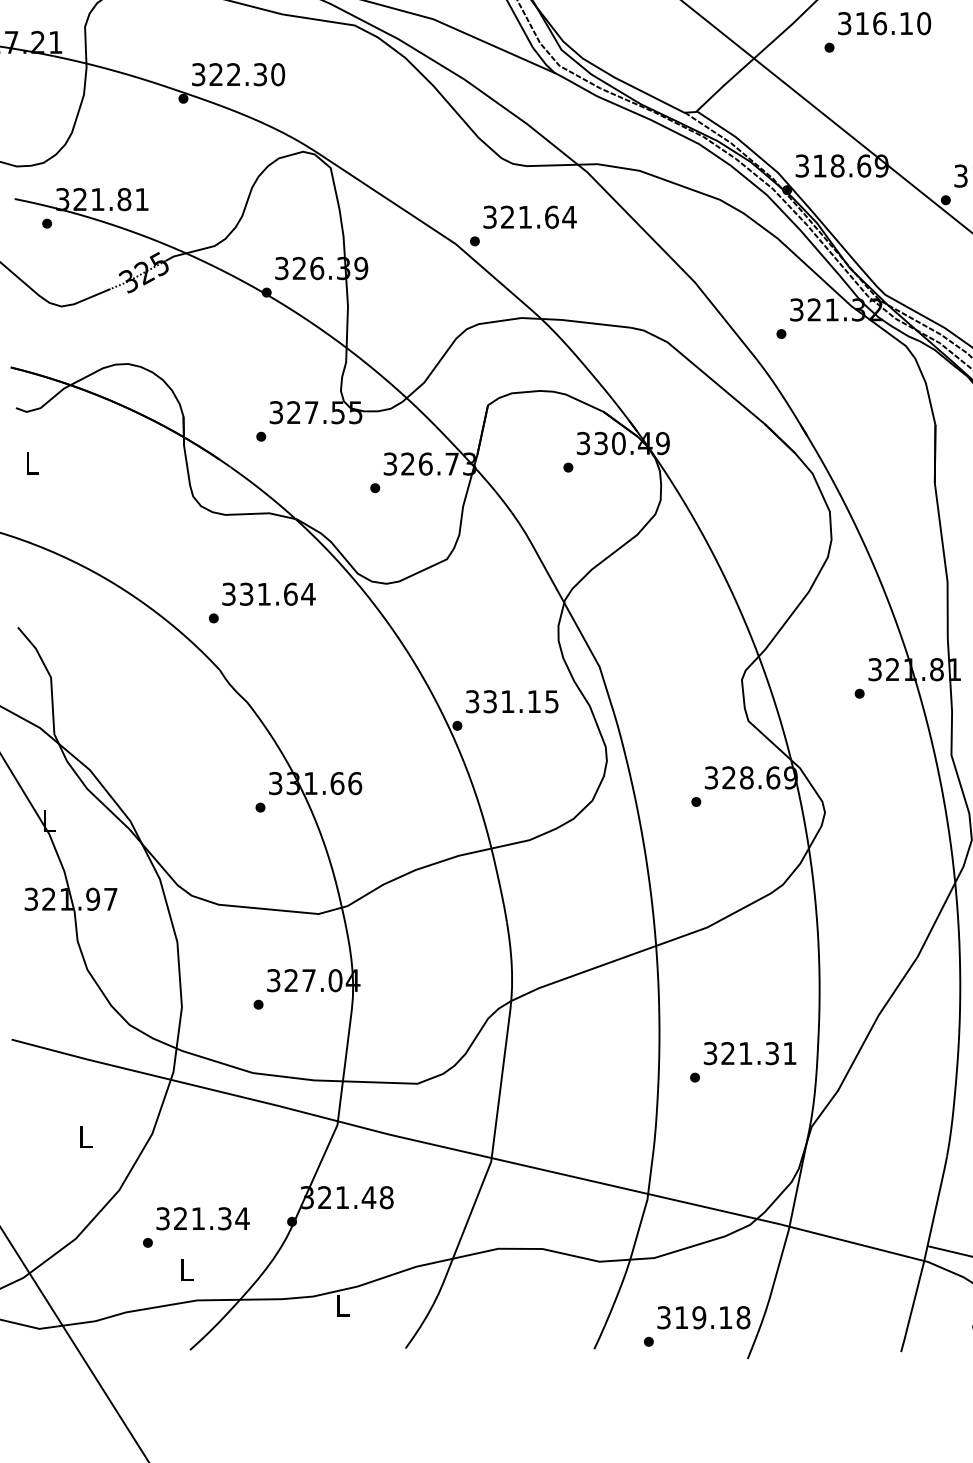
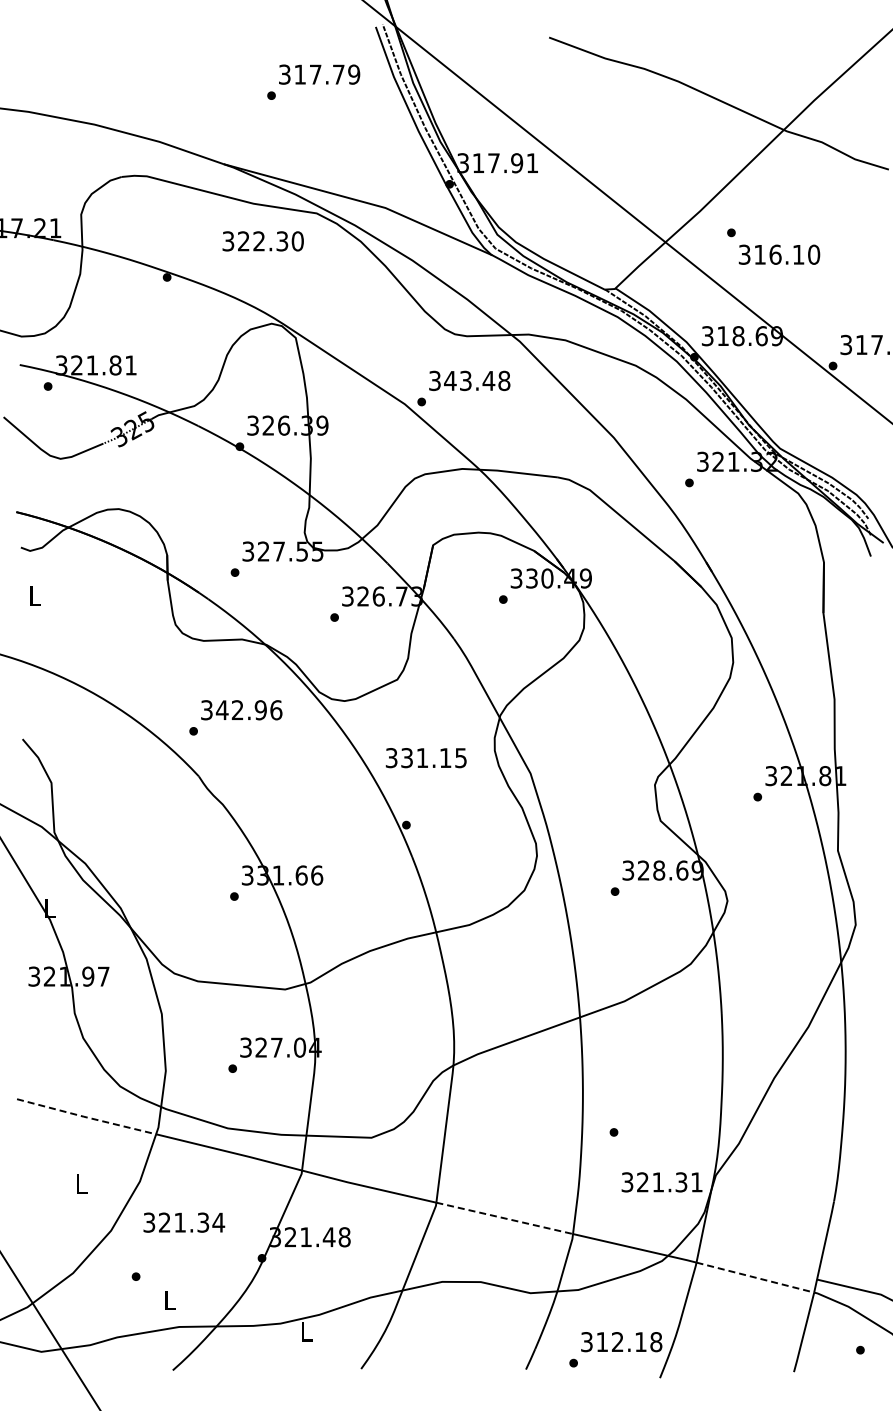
text: (884, 23) -> (779, 254), moved
text: (237, 74) -> (262, 241), moved
text: (538, 216) -> (477, 380), 321.64 -> 343.48
text: (276, 594) -> (248, 710), 331.64 -> 342.96
text: (511, 702) -> (425, 758), moved
text: (749, 1053) -> (661, 1182), moved
line: (89, 1060) -> (85, 1117), solid -> dashed
line: (570, 1176) -> (505, 1218), solid -> dashed
text: (203, 1218) -> (184, 1222), moved
line: (857, 1243) -> (755, 1277), solid -> dashed
text: (699, 1318) -> (617, 1342), 319.18 -> 312.18

